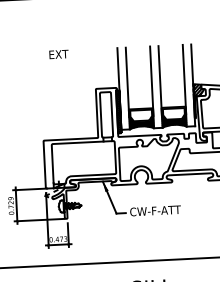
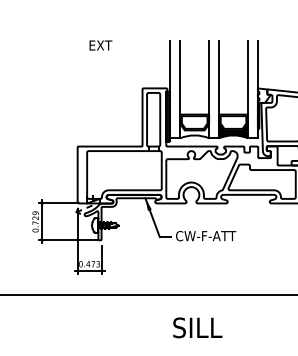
hatch: (198, 100) -> (263, 108), removed
hatch: (141, 123) -> (194, 131), removed

